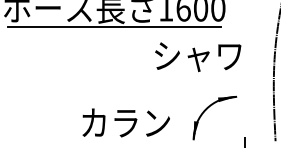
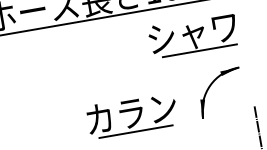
line: (201, 74) -> (199, 51), added
line: (127, 141) -> (136, 131), added

